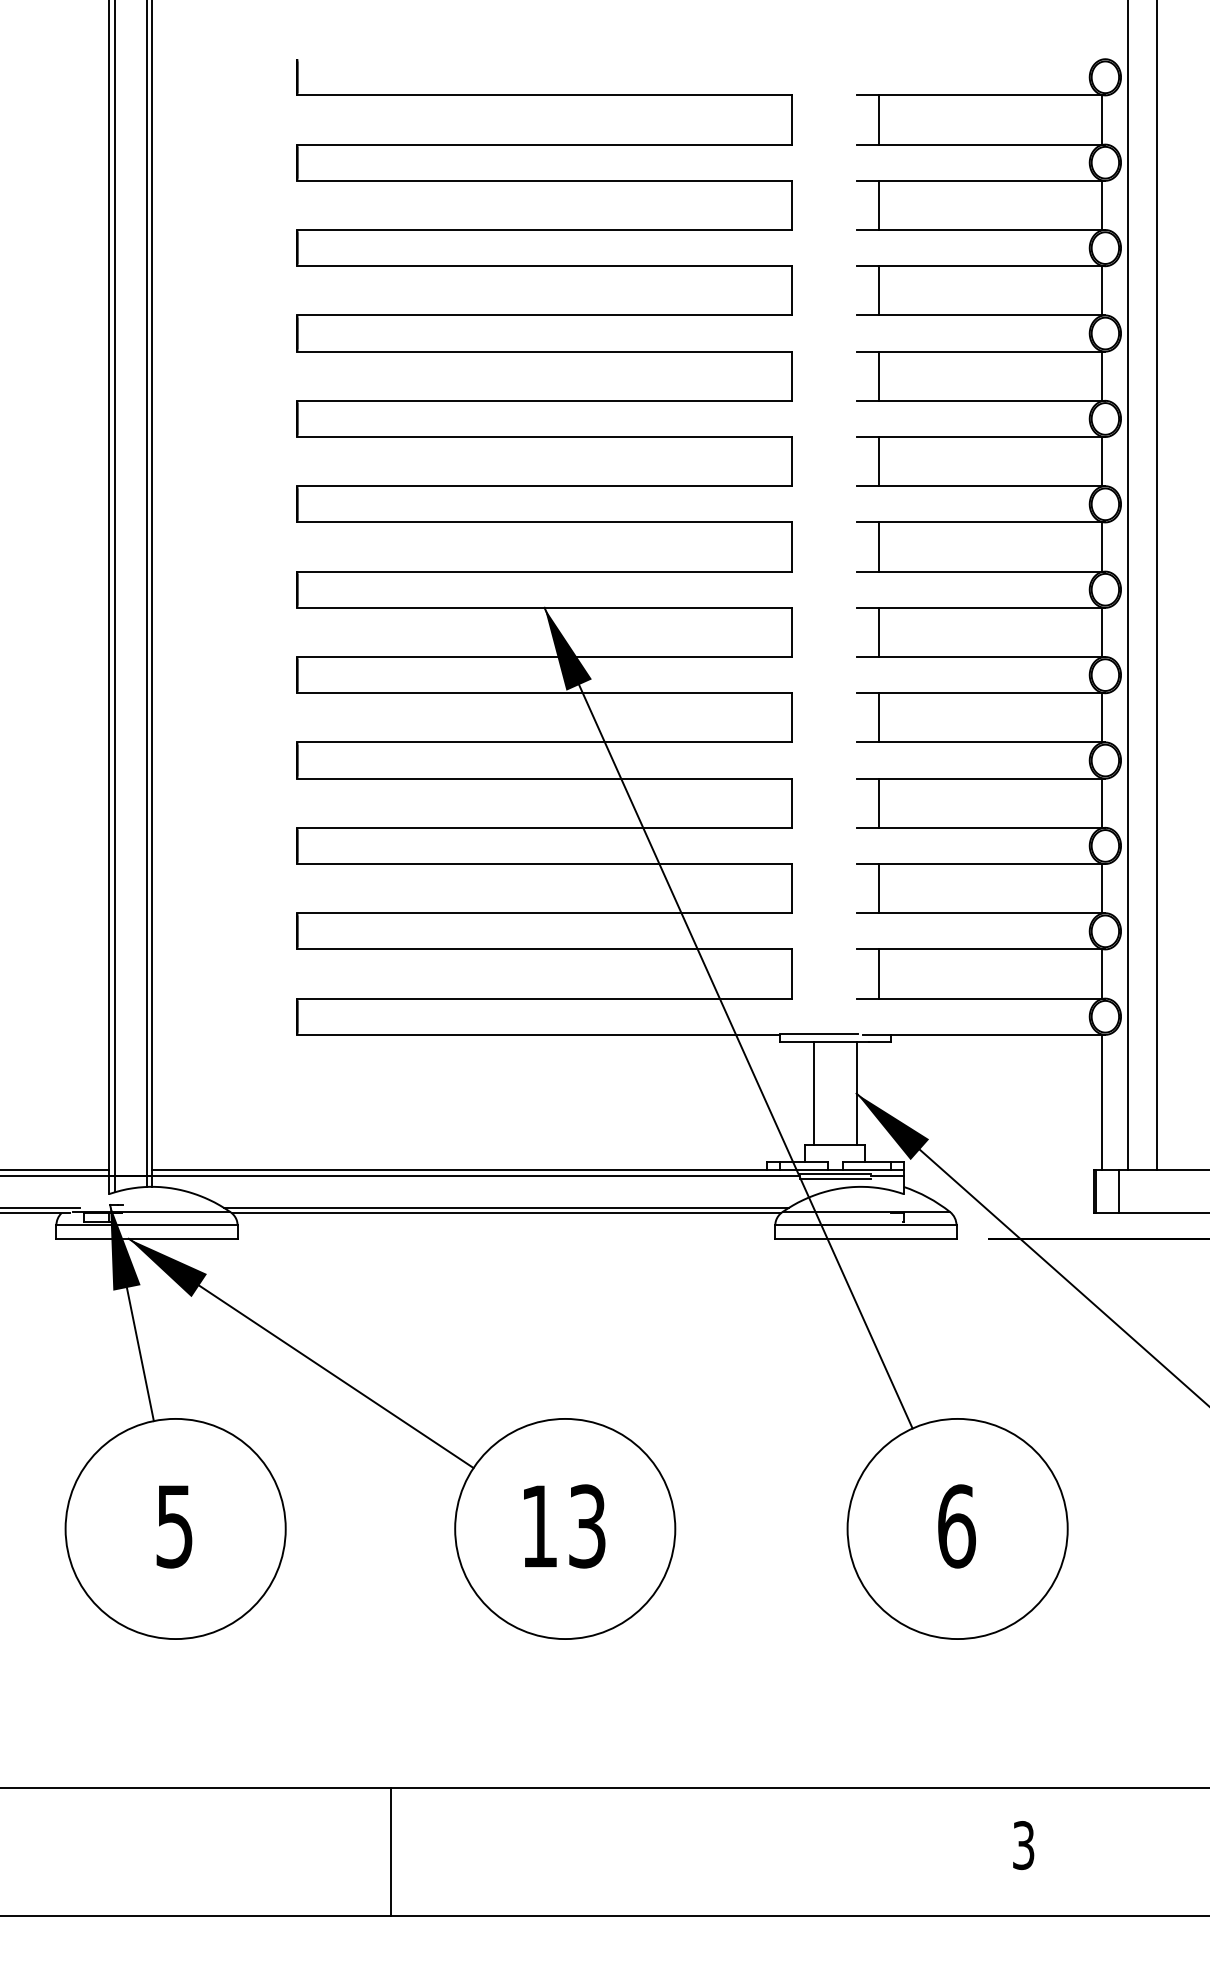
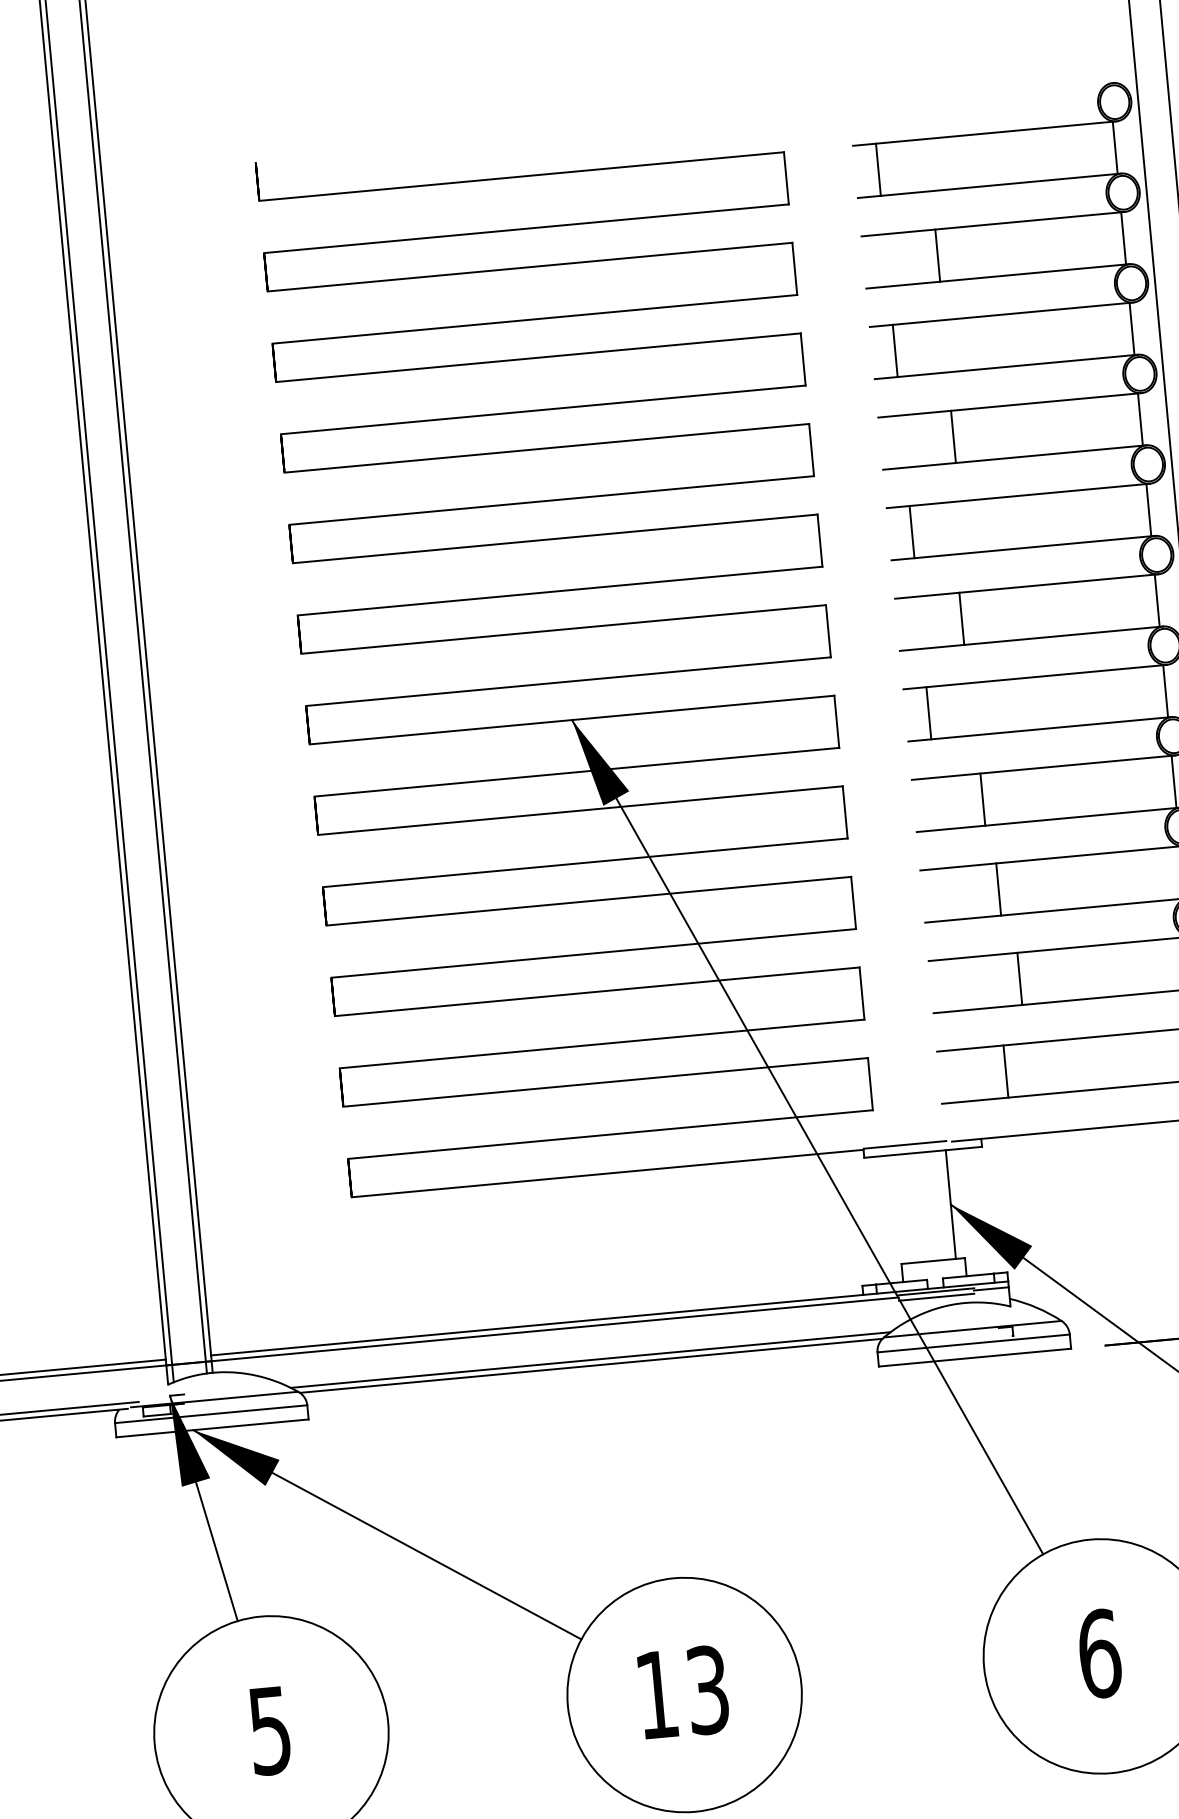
line: (878, 205) -> (937, 255), moved
line: (878, 375) -> (953, 436), moved
line: (878, 546) -> (961, 618), moved
line: (878, 717) -> (982, 799), moved
line: (878, 802) -> (998, 888), moved
line: (878, 888) -> (1019, 978), moved
line: (878, 973) -> (1005, 1071), moved
line: (813, 1093) -> (905, 1208), removed

